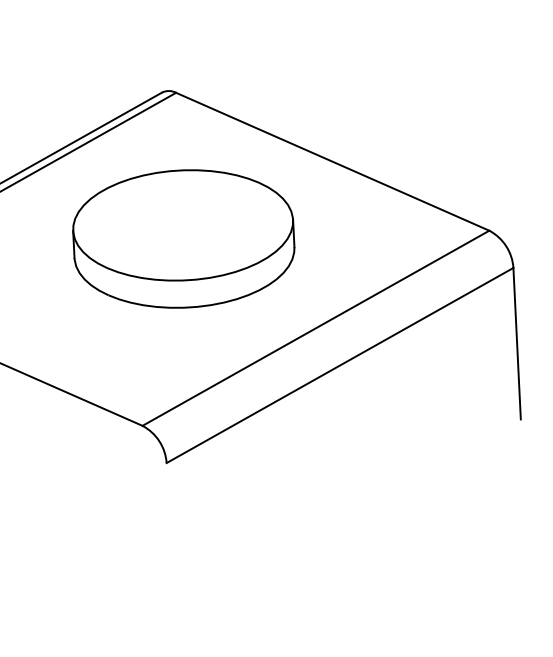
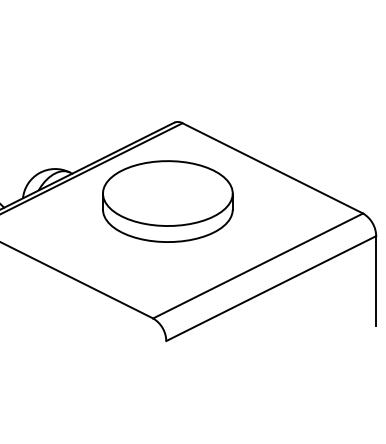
part: (183, 238) -> (167, 201), moved

